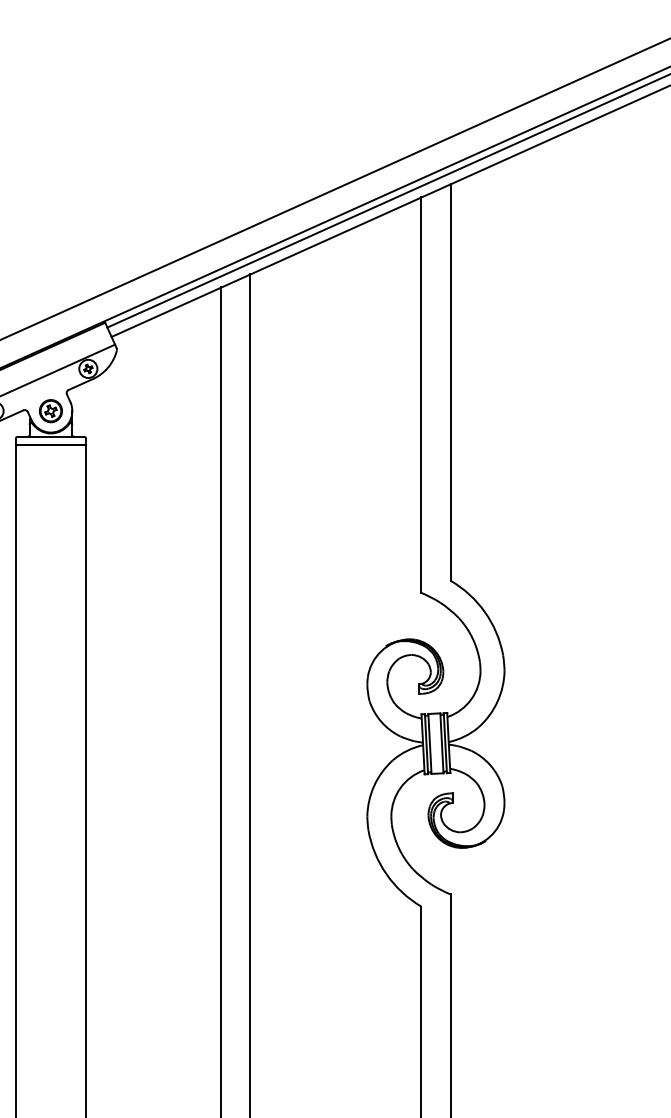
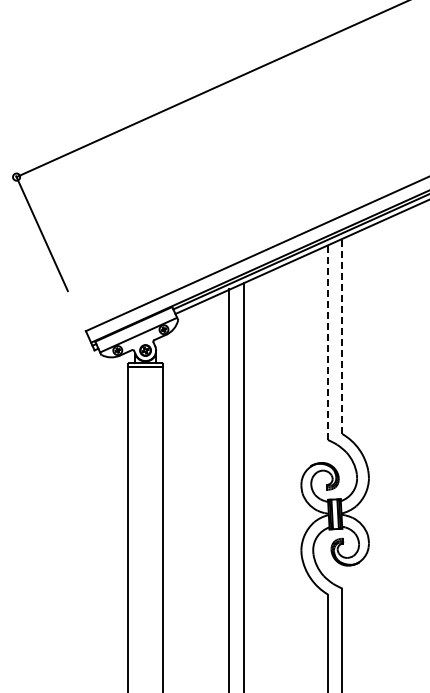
line: (450, 382) -> (342, 336), solid -> dashed
line: (420, 394) -> (327, 342), solid -> dashed

